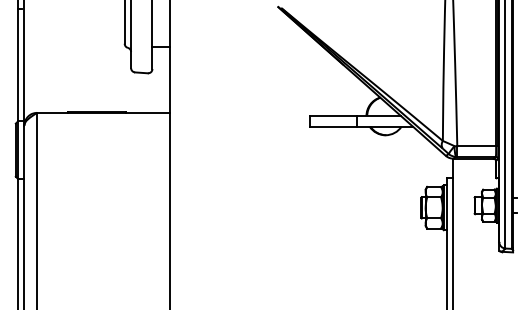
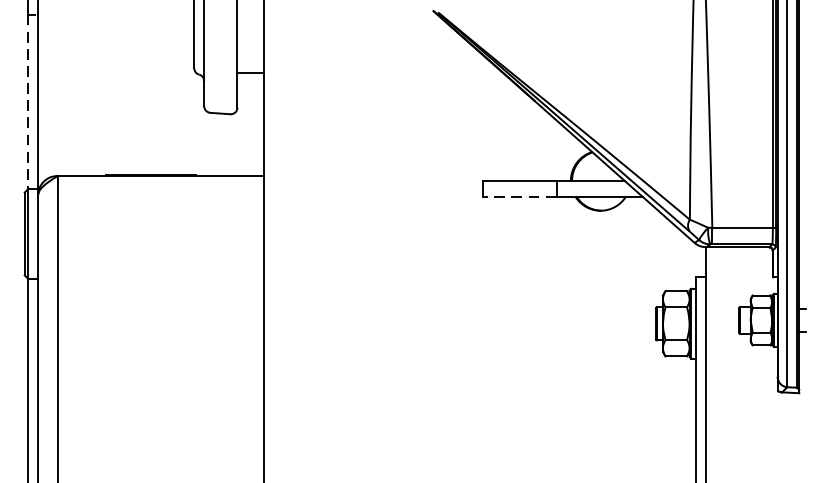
line: (18, 65) -> (28, 102), solid -> dashed
line: (333, 126) -> (519, 197), solid -> dashed

